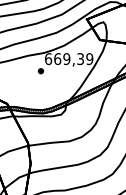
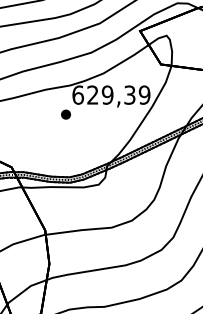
text: (57, 59) -> (92, 95), 669,39 -> 629,39

